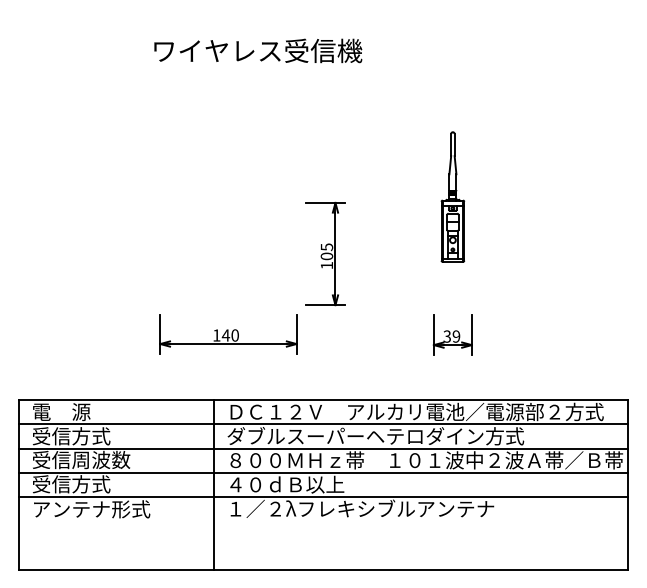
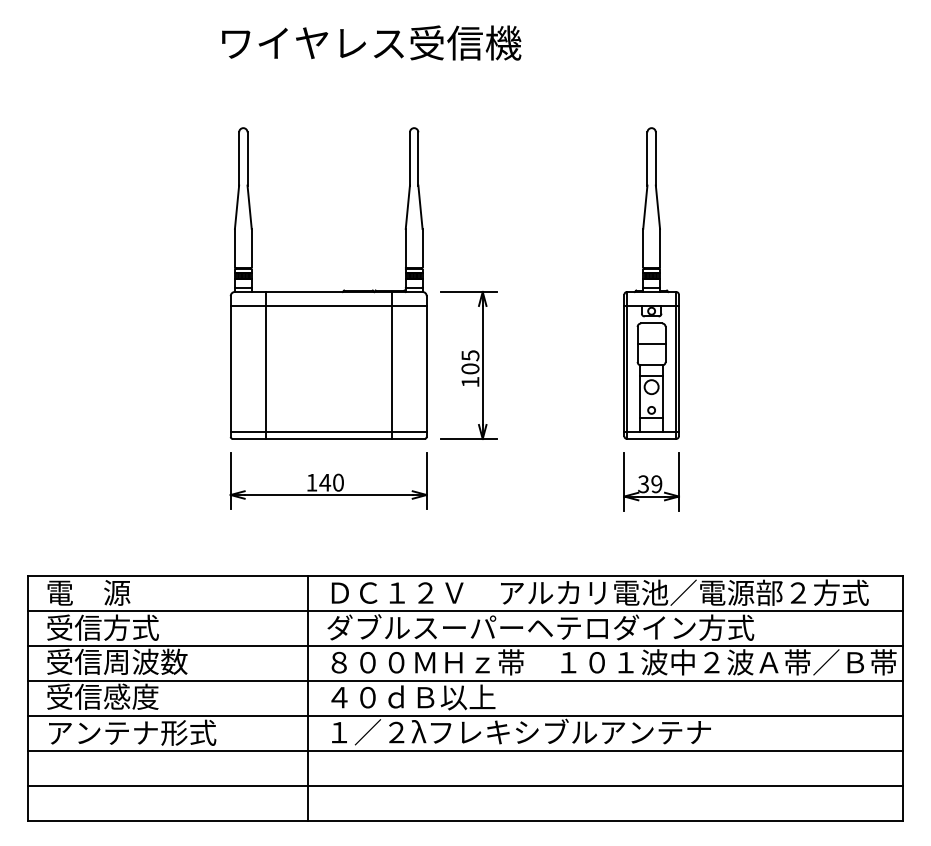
text: (258, 50) -> (371, 42), moved
part: (228, 196) -> (328, 282), added
part: (452, 196) -> (651, 282), size x1.67
text: (91, 484) -> (131, 697), 受信方式 -> 受信感度
line: (323, 521) -> (465, 750), added
line: (323, 546) -> (465, 786), added

